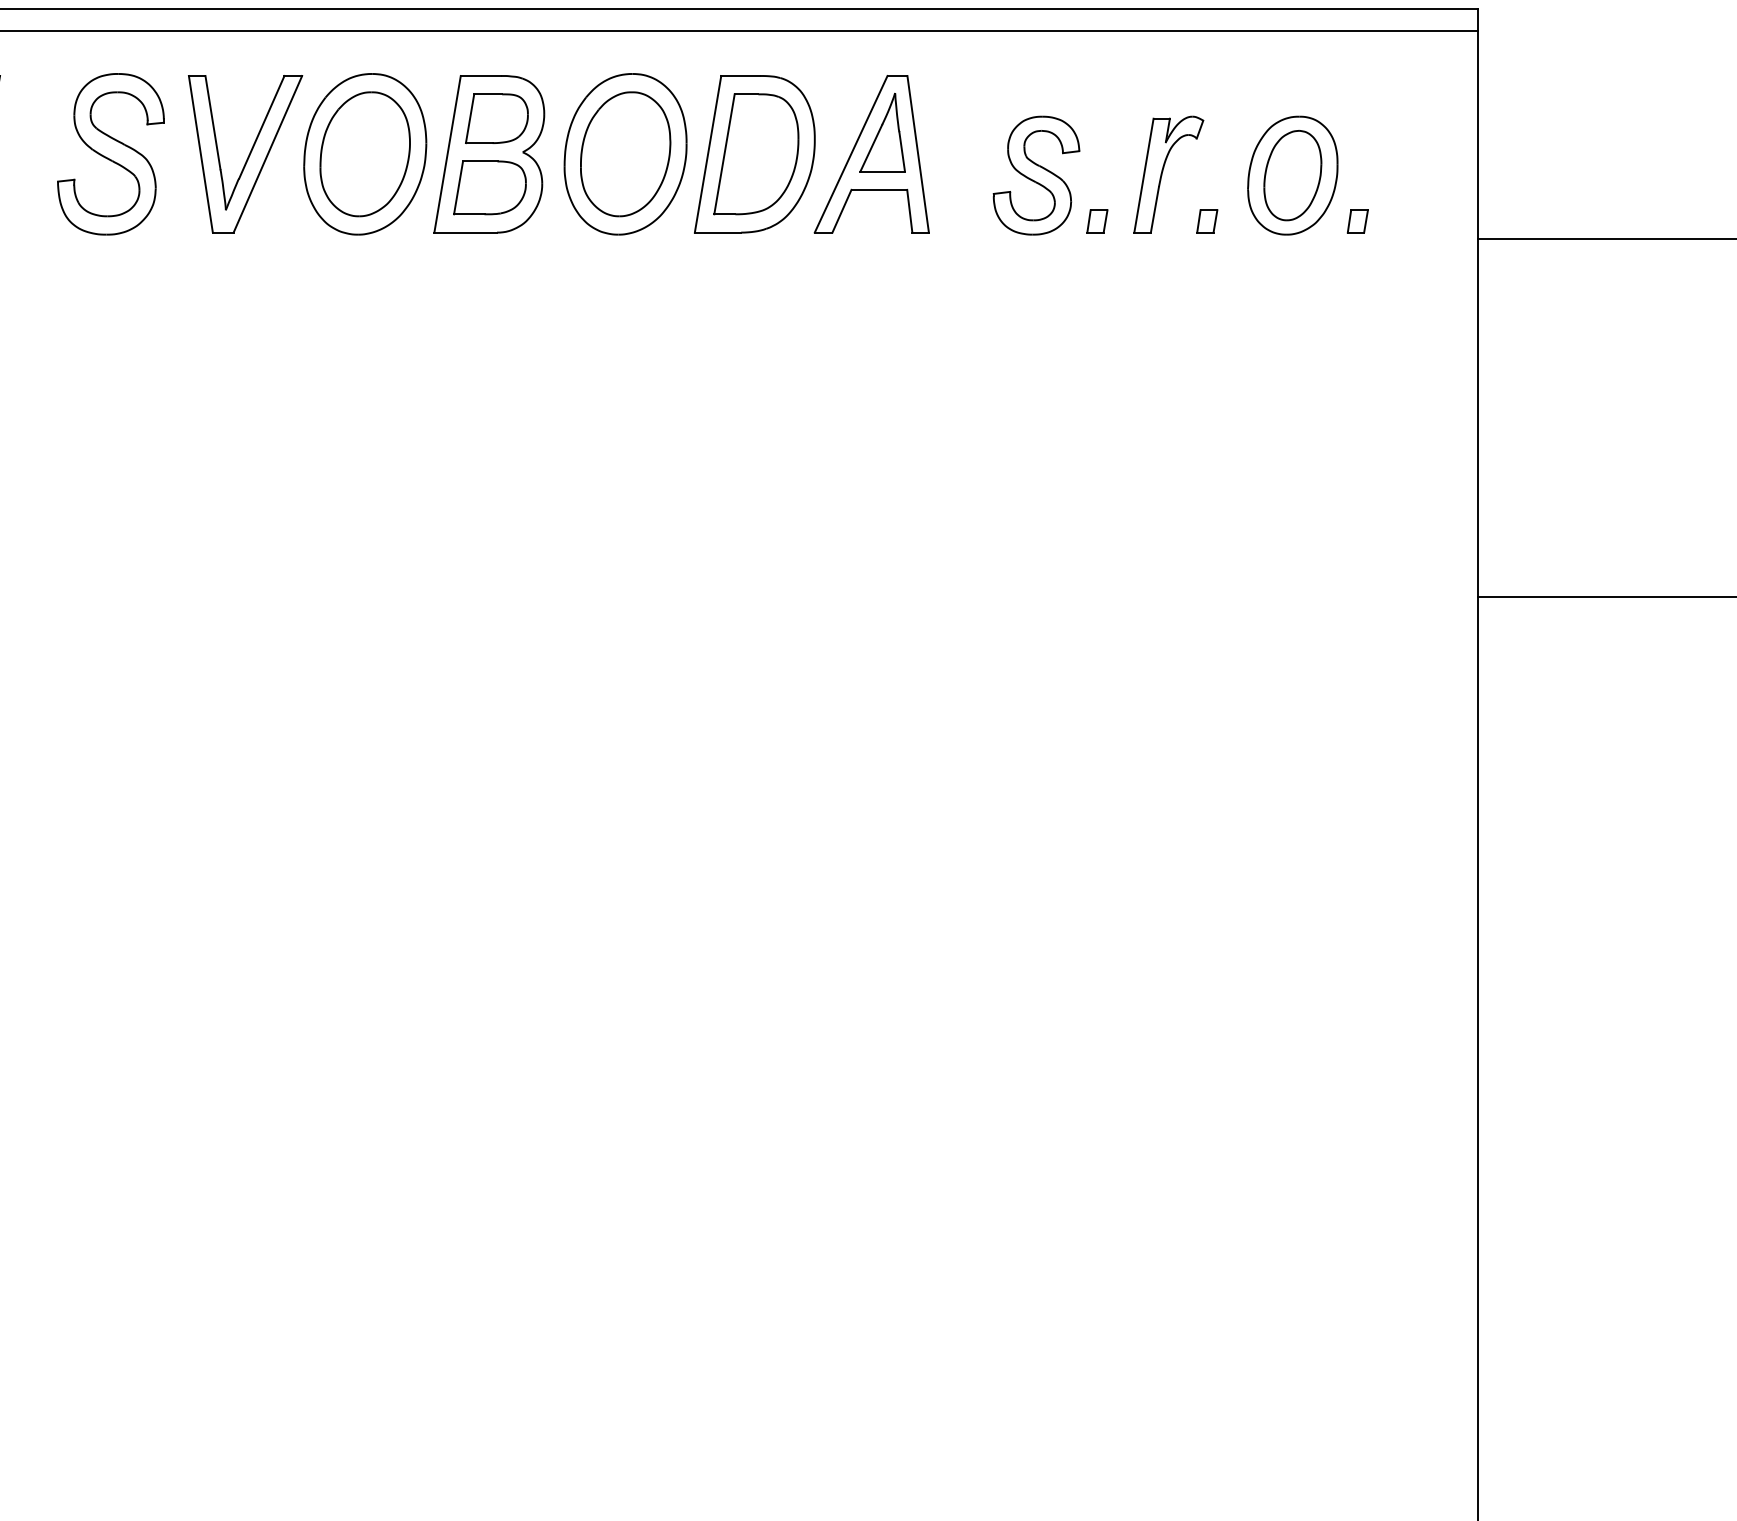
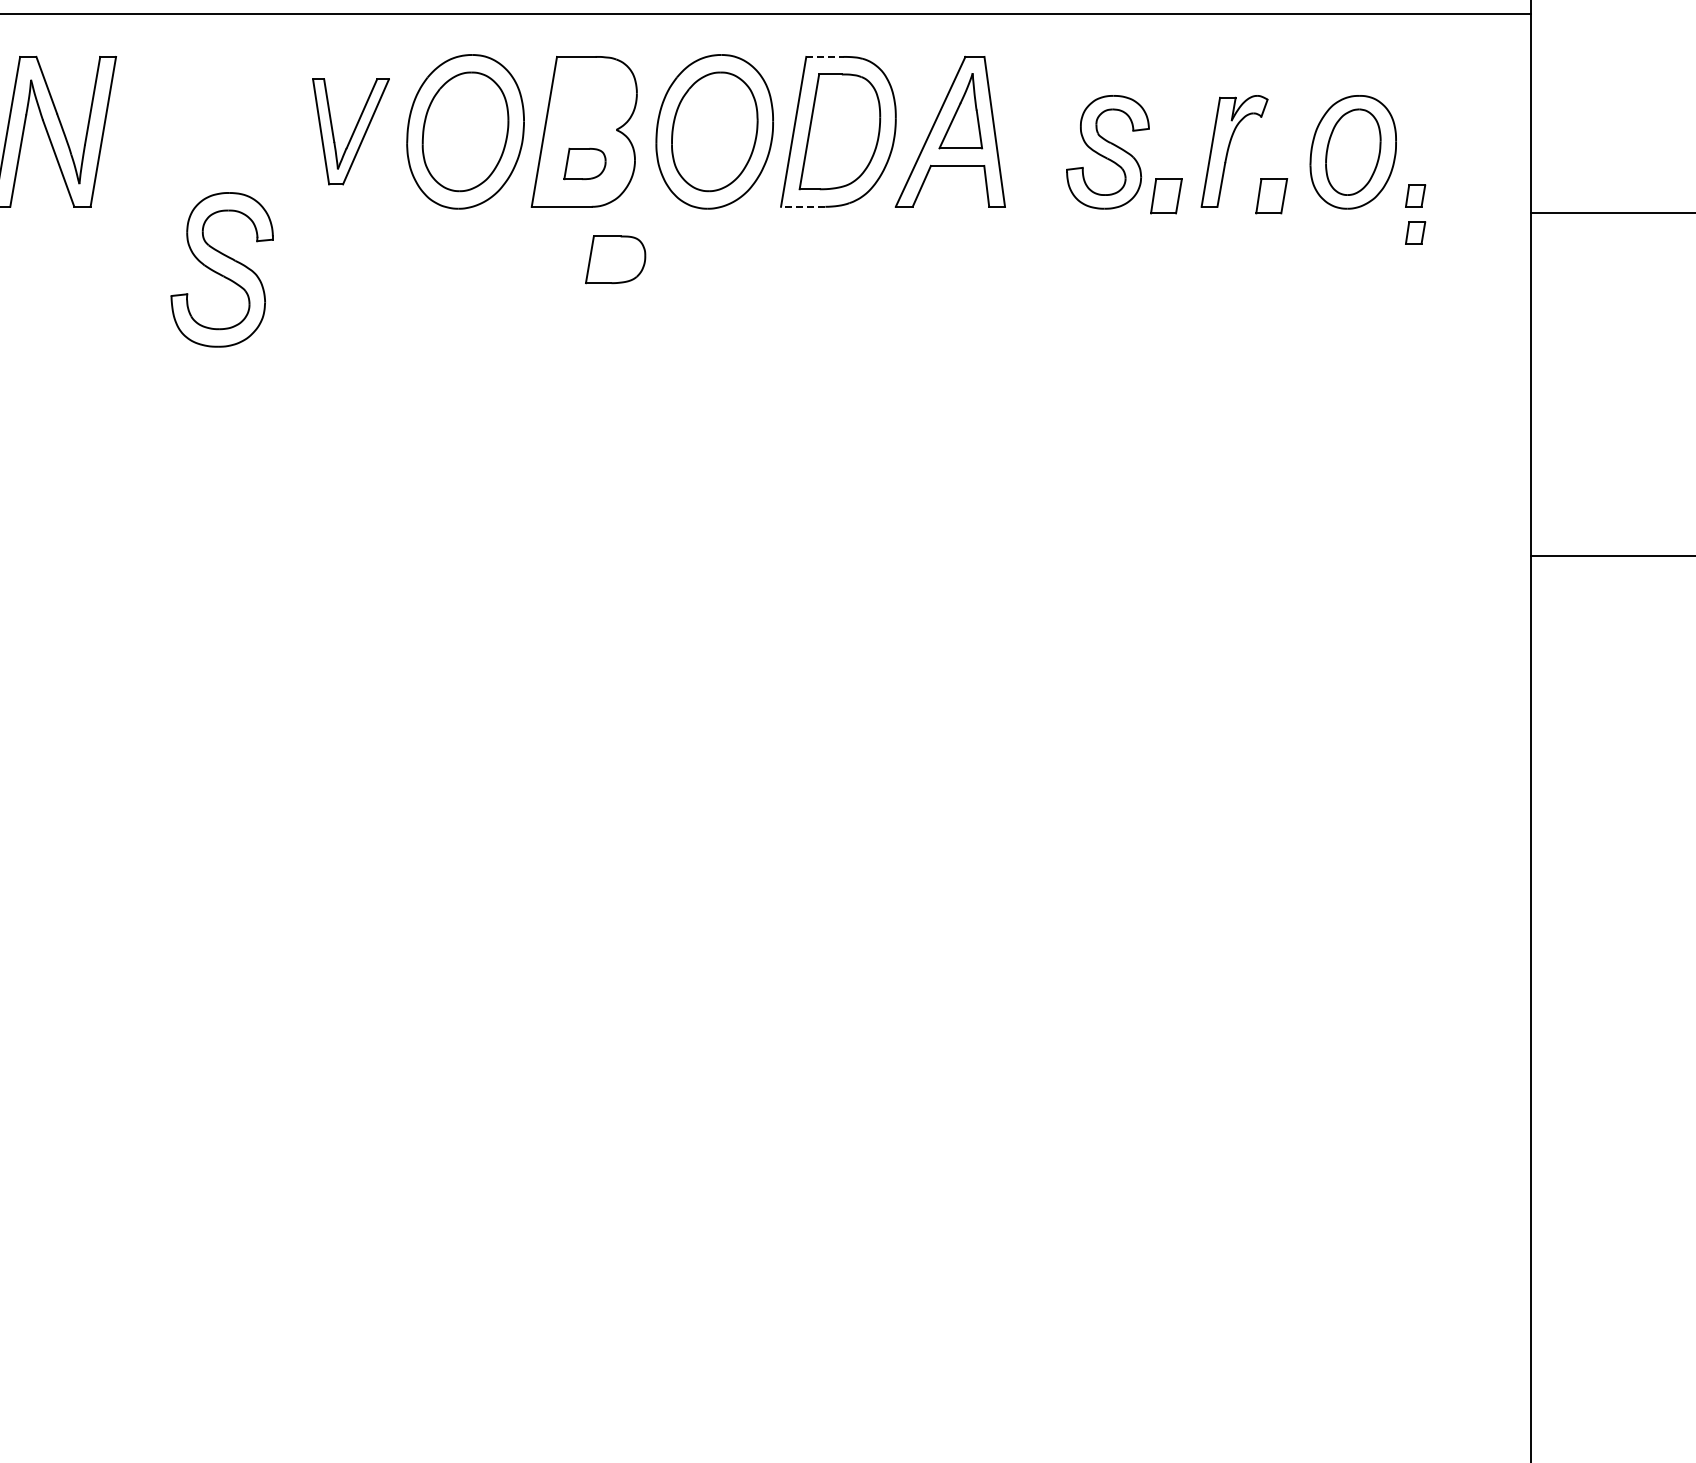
line: (740, 75) -> (824, 56), solid -> dashed
part: (496, 118) -> (615, 259), moved
part: (110, 153) -> (221, 269), moved
part: (244, 153) -> (350, 131), size x0.7
part: (489, 187) -> (584, 163), size x0.6
part: (1096, 220) -> (1165, 195), size x1.6
part: (1206, 220) -> (1270, 195), size x1.6
line: (717, 232) -> (802, 206), solid -> dashed
part: (1357, 259) -> (1415, 232), added

